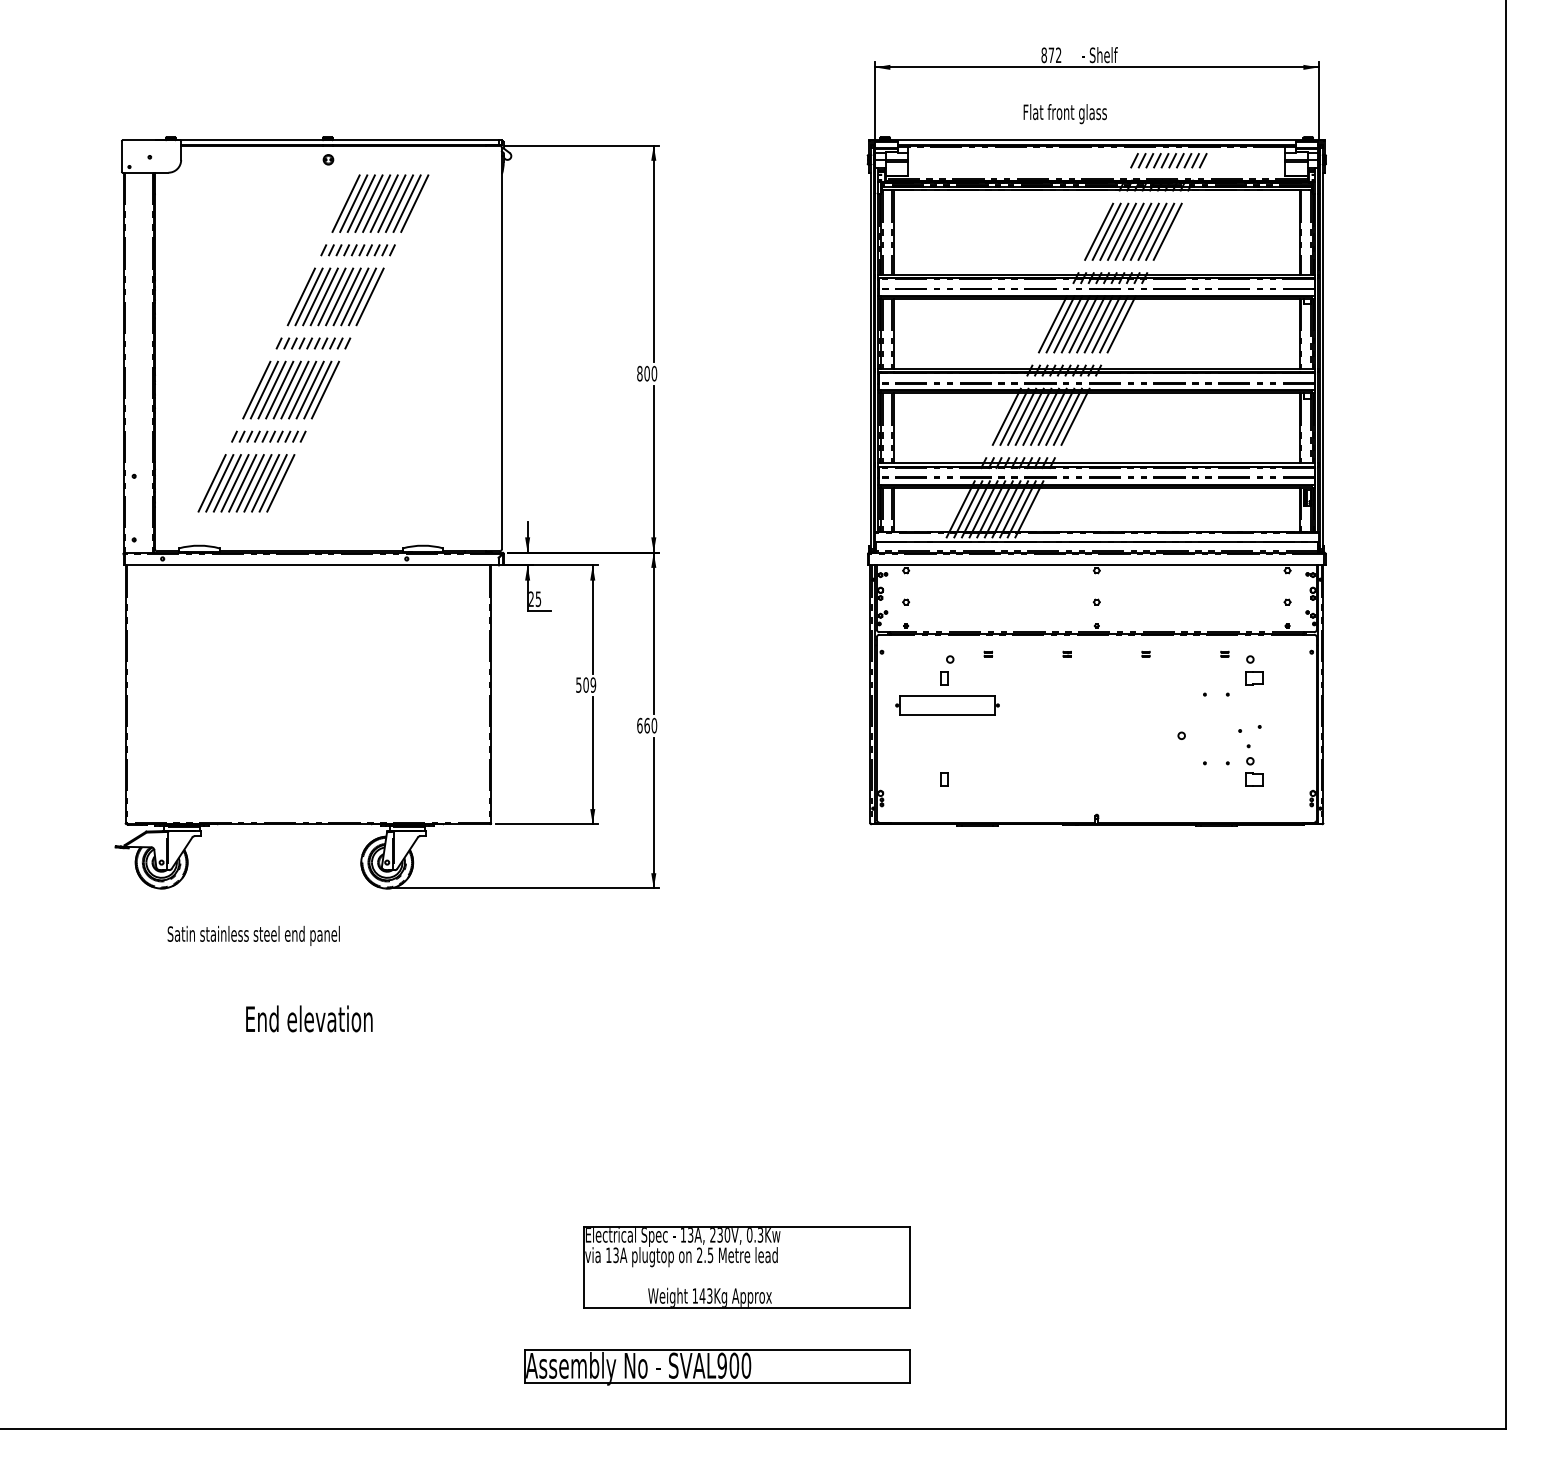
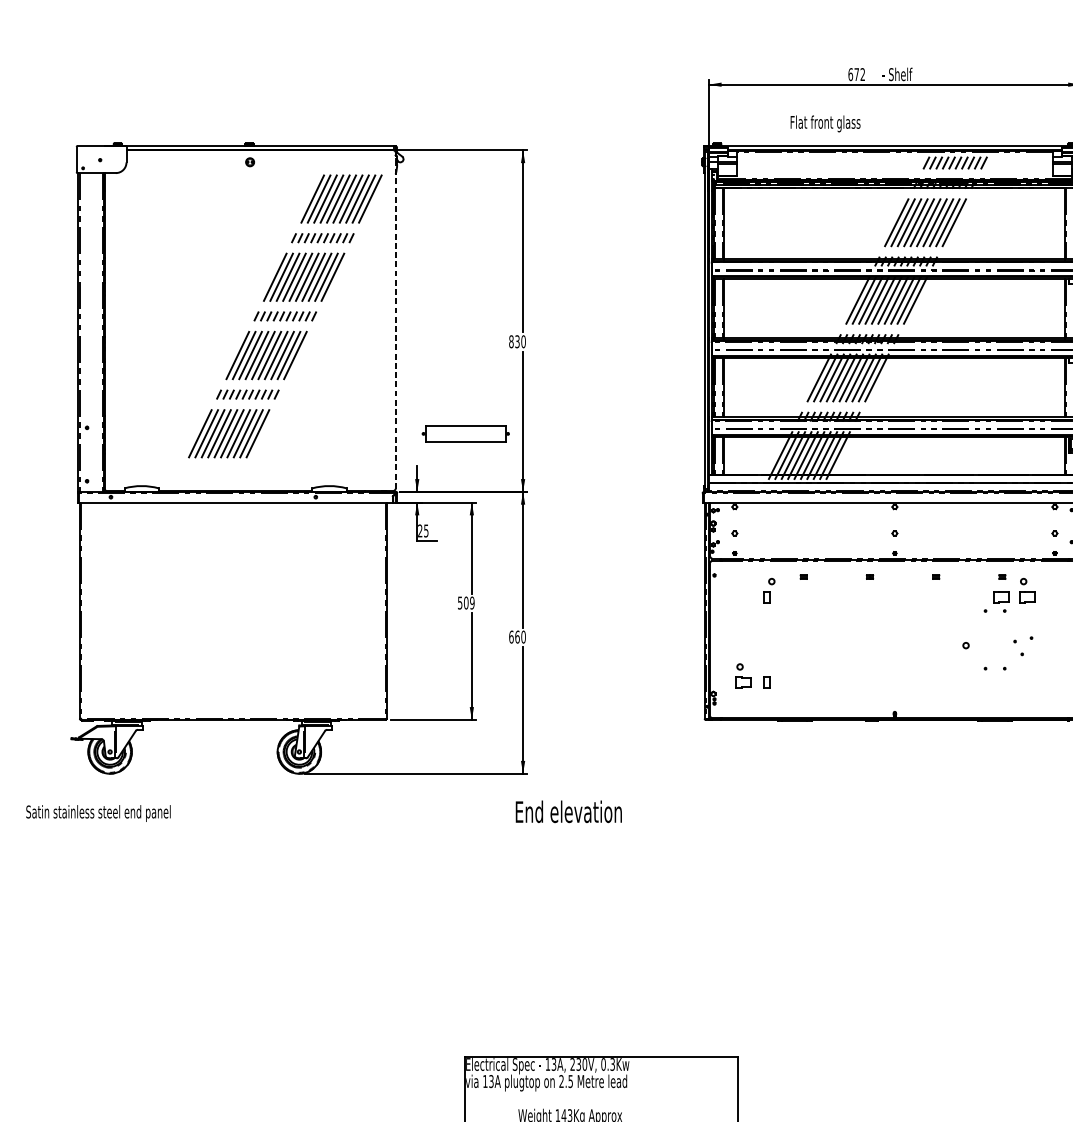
text: (1044, 54) -> (850, 73), 872 -> 672
text: (1064, 114) -> (824, 124), moved
part: (313, 343) -> (285, 316), moved
line: (501, 348) -> (395, 320), solid -> dashed
text: (646, 373) -> (516, 341), 800 -> 830
part: (1223, 678) -> (1001, 597), added
part: (947, 705) -> (465, 433), moved
part: (1254, 771) -> (743, 675), moved
text: (253, 935) -> (98, 813), moved
text: (309, 1018) -> (568, 811), moved

